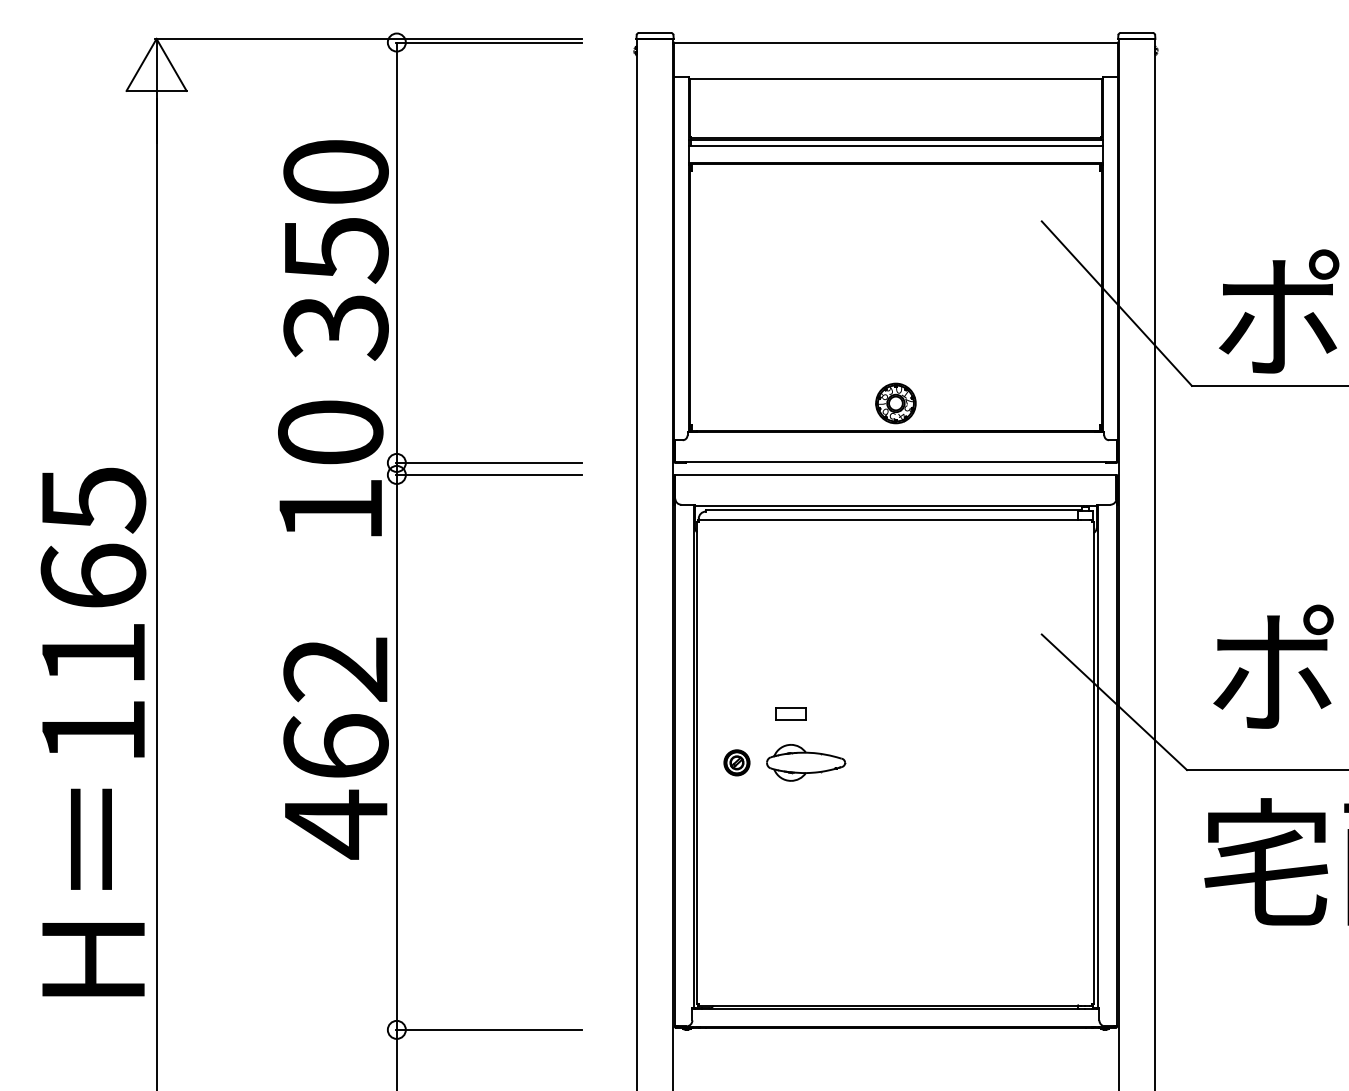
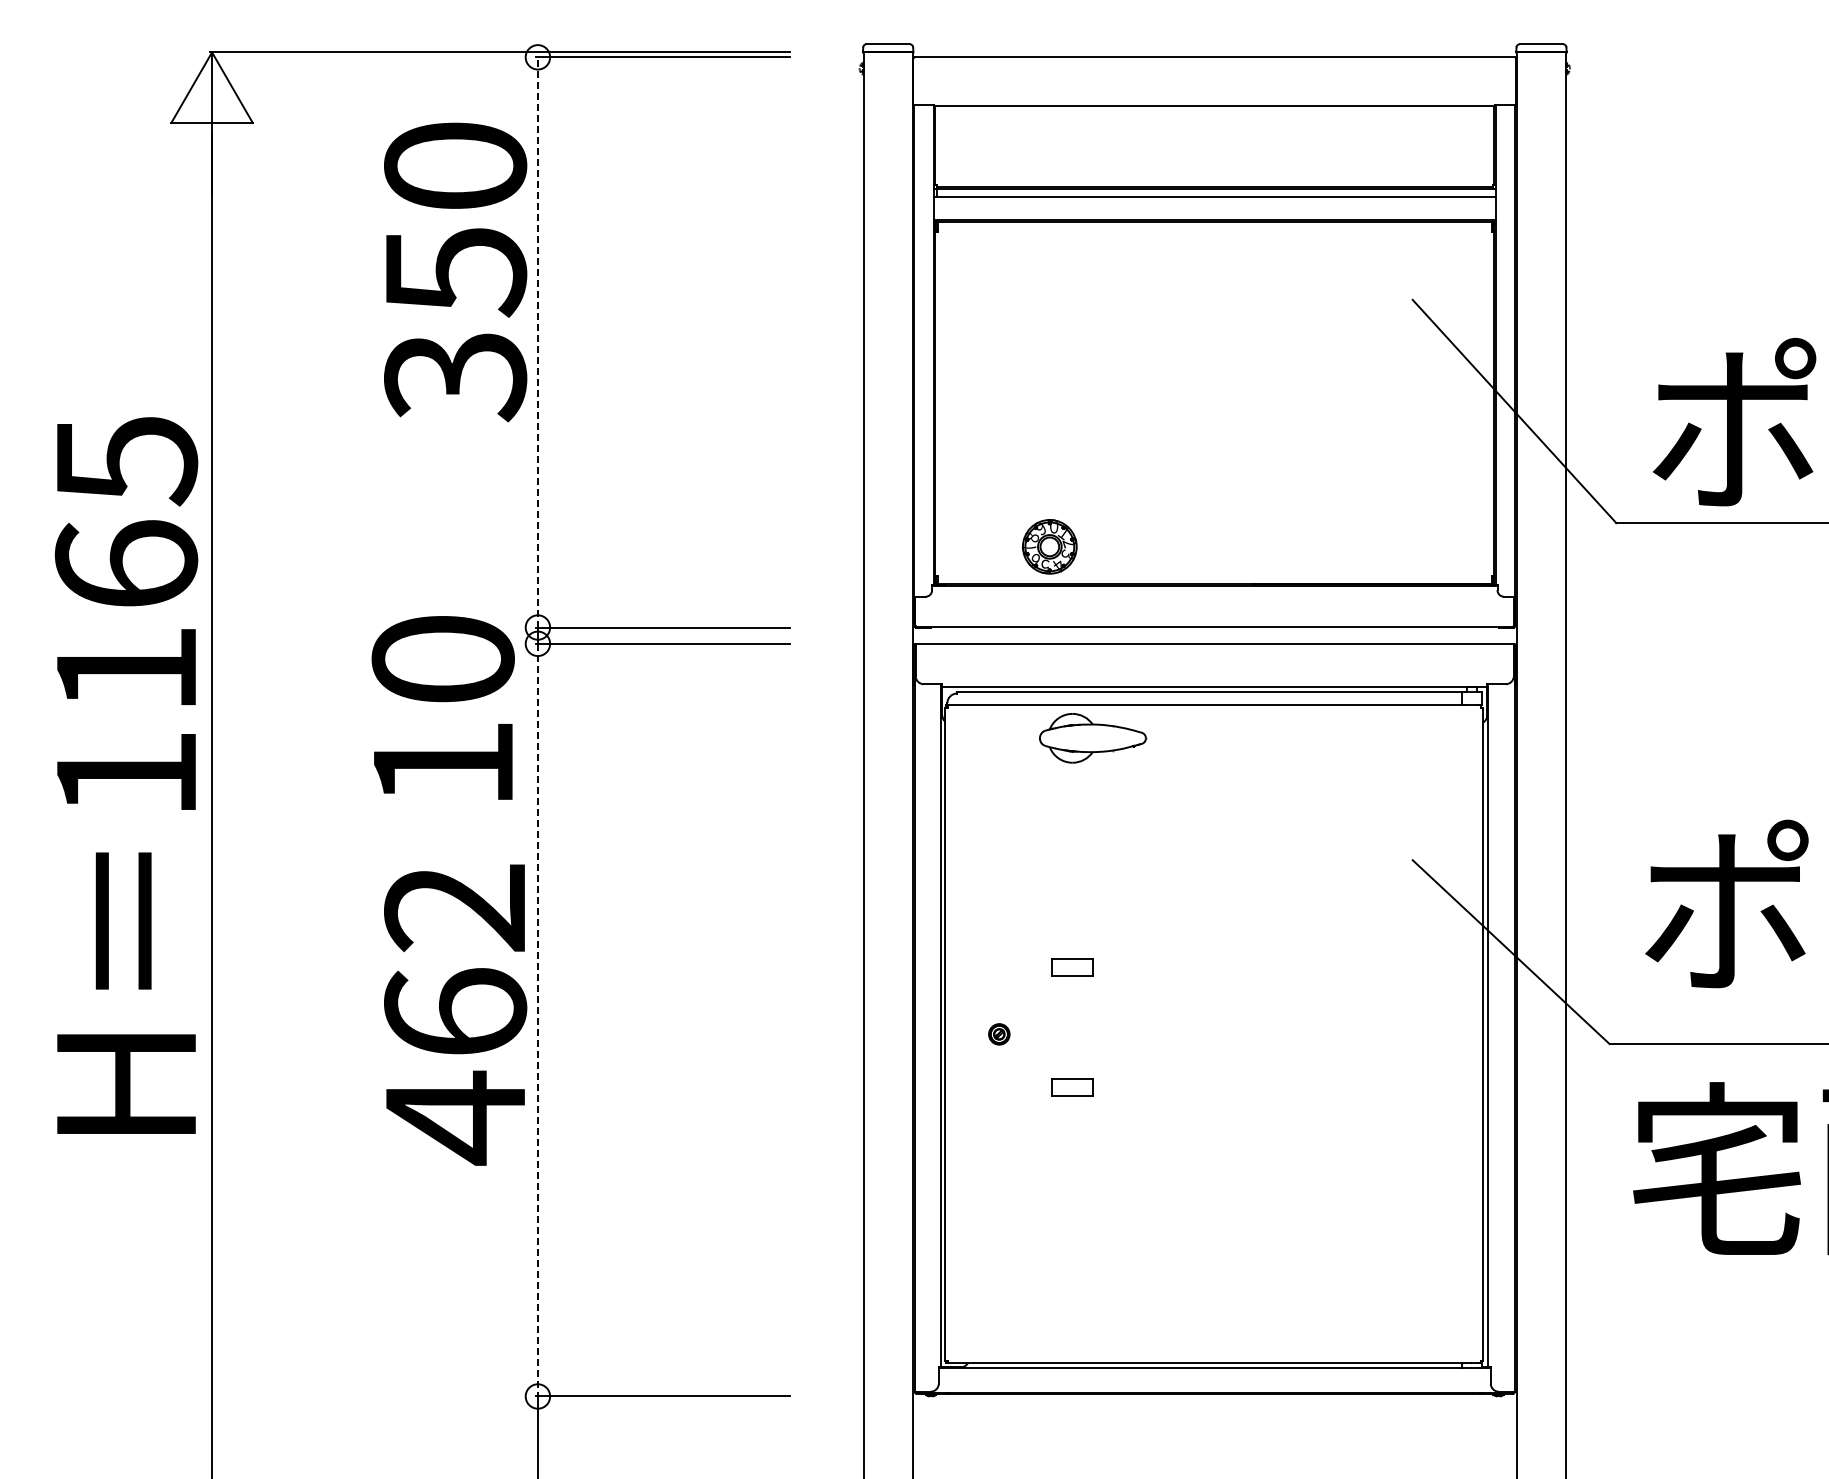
text: (336, 250) -> (455, 272), moved
line: (396, 252) -> (537, 341), solid -> dashed
part: (895, 403) -> (1049, 546), moved
text: (330, 468) -> (442, 707), moved
text: (93, 732) -> (126, 775), moved
line: (396, 752) -> (537, 1020), solid -> dashed
part: (737, 763) -> (999, 1034), size x0.6
part: (806, 763) -> (1093, 738), moved
part: (790, 802) -> (1072, 1087), added

